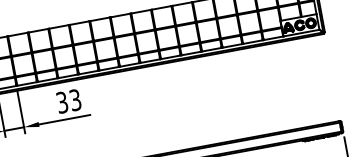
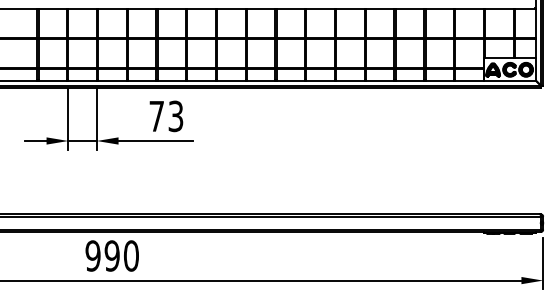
text: (62, 102) -> (156, 116), 33 -> 73

